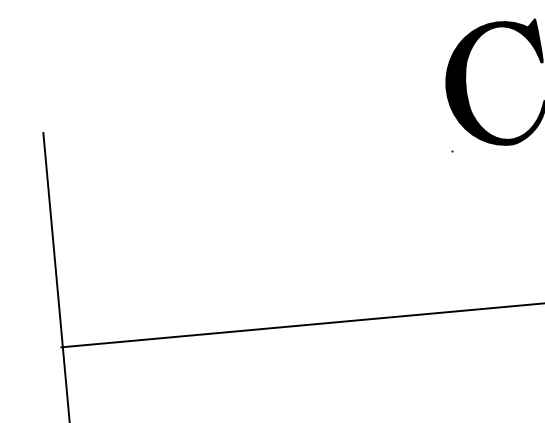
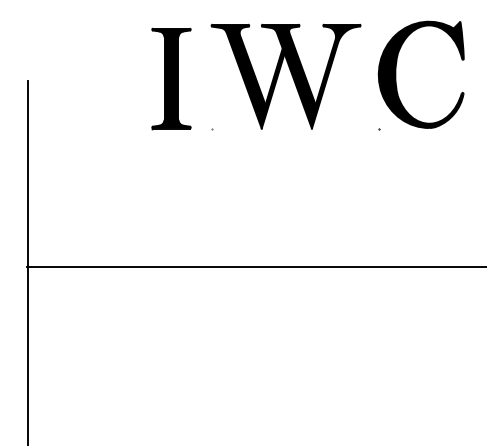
part: (339, 100) -> (285, 76), added
part: (208, 114) -> (171, 78), added

